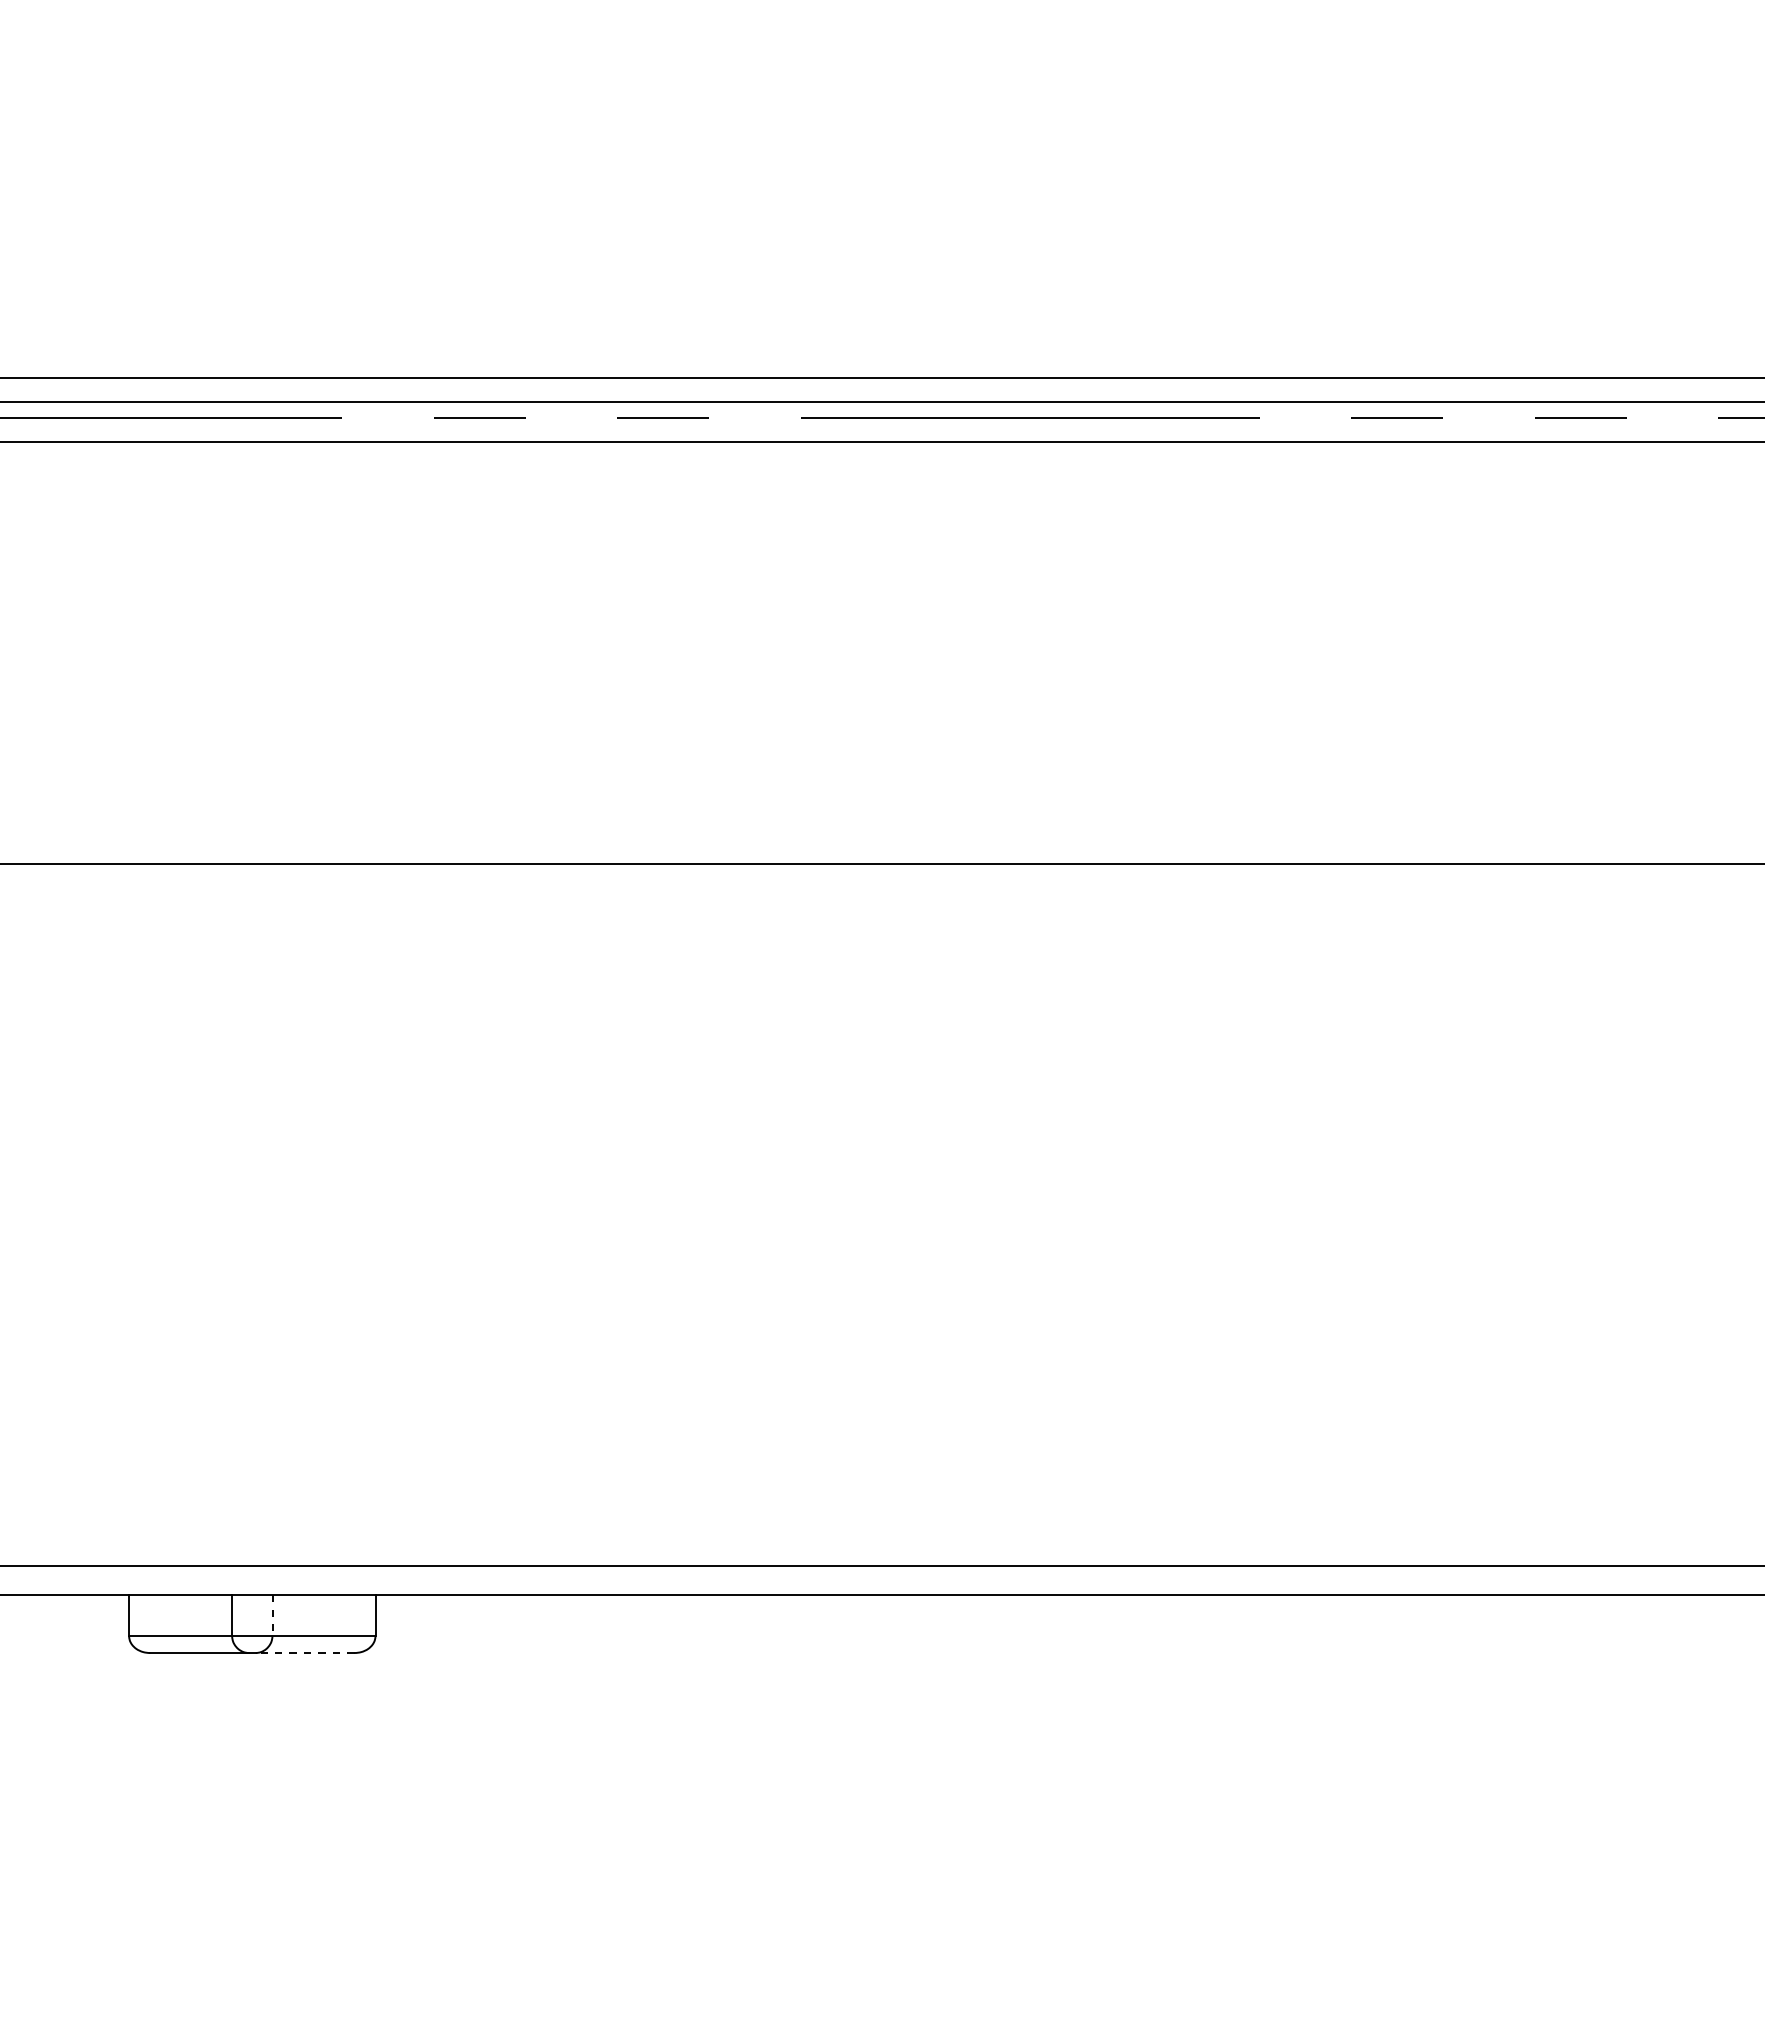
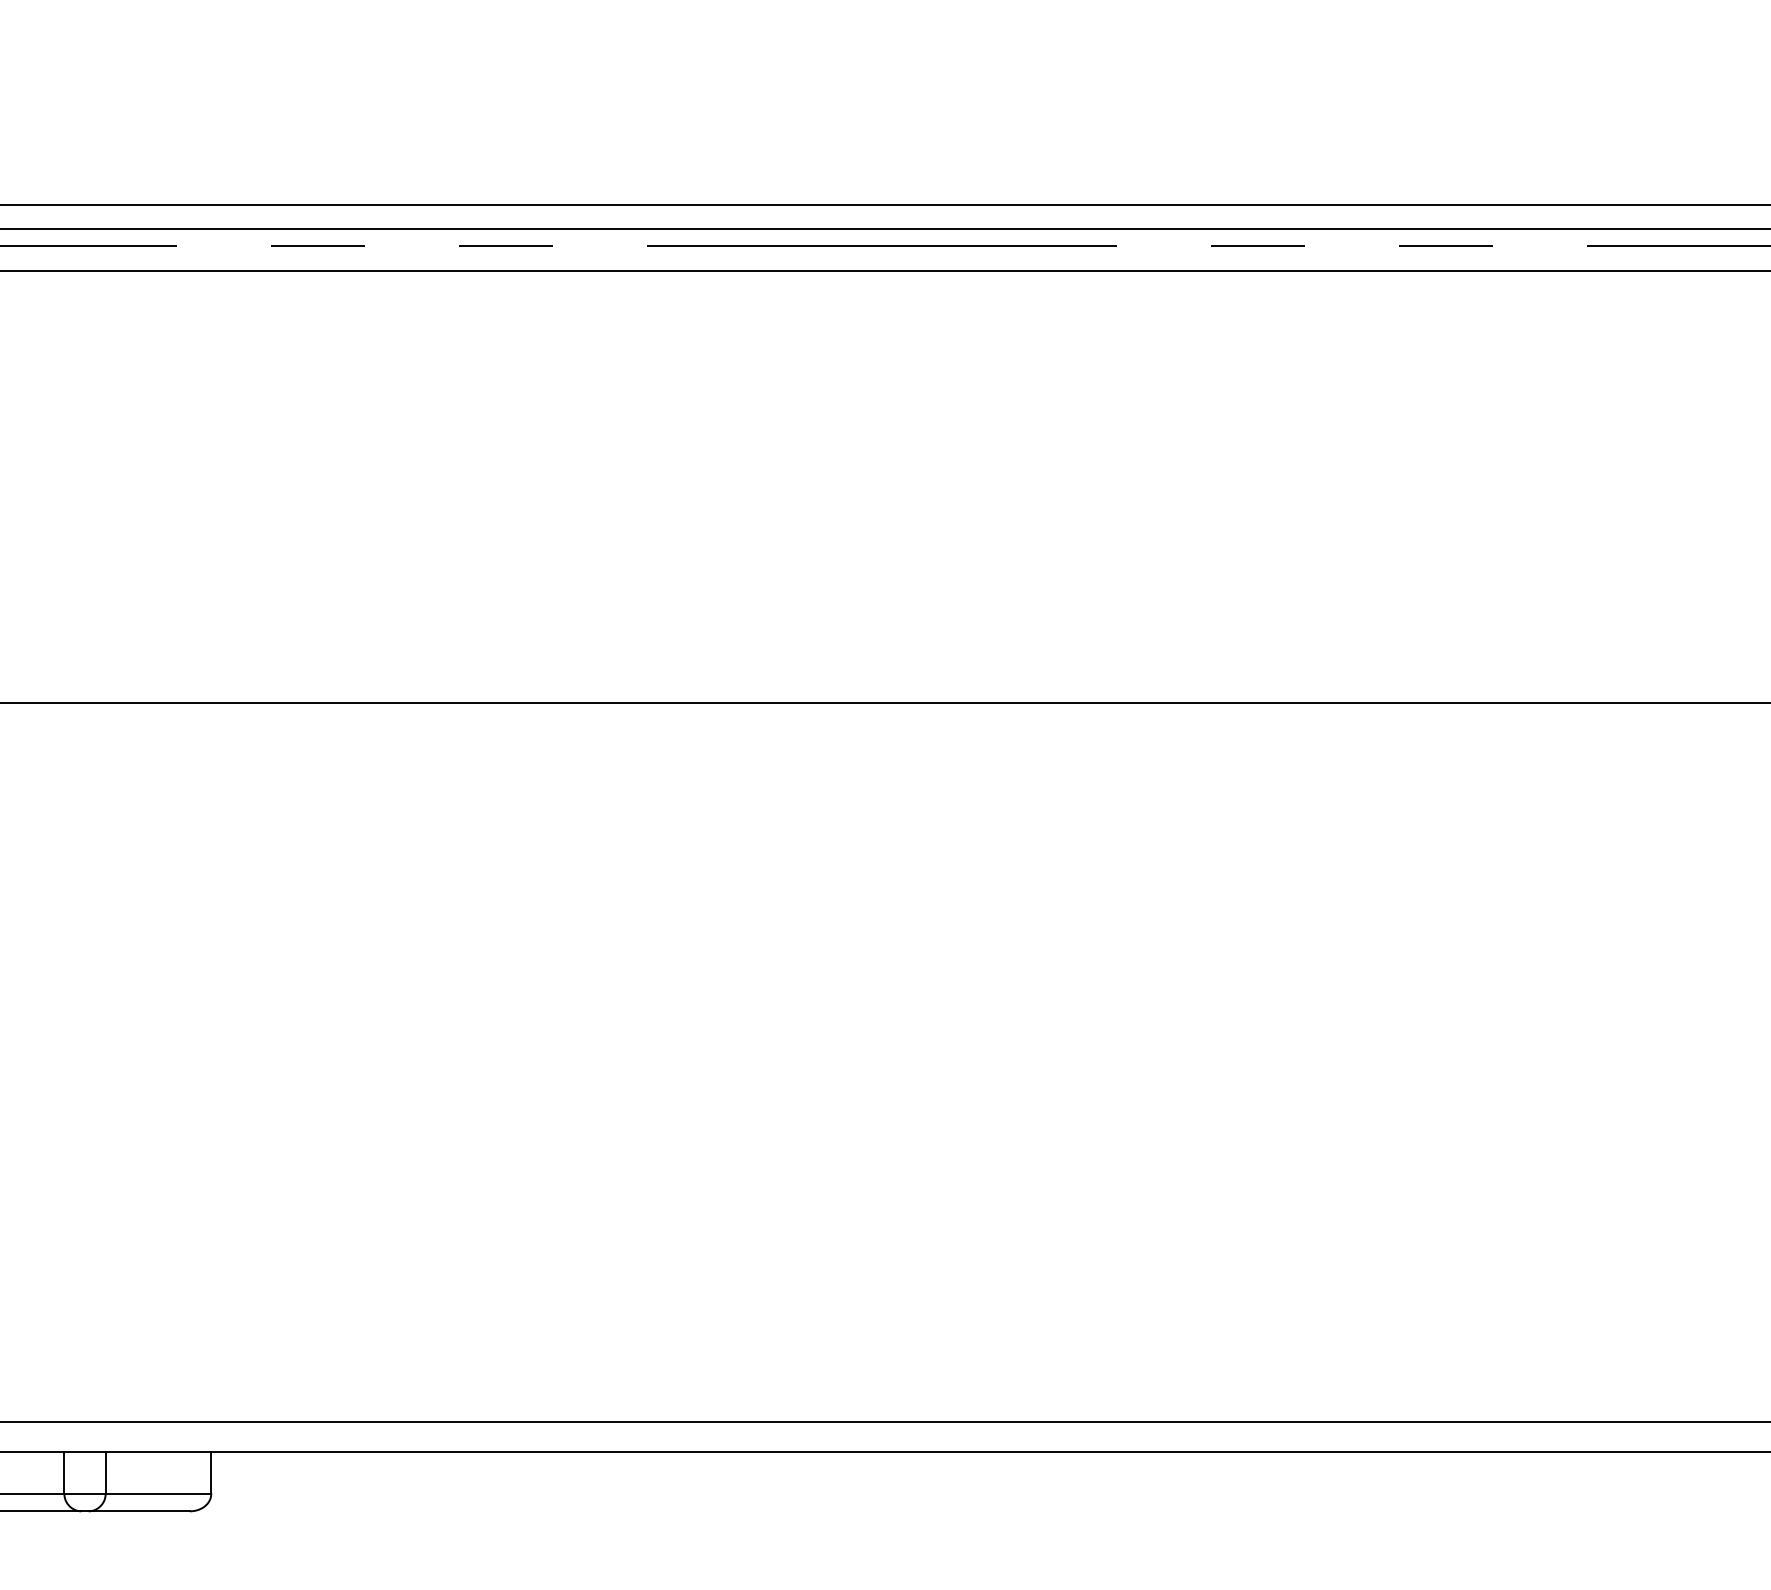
line: (272, 1615) -> (105, 1472), dashed -> solid
line: (304, 1653) -> (138, 1511), dashed -> solid

